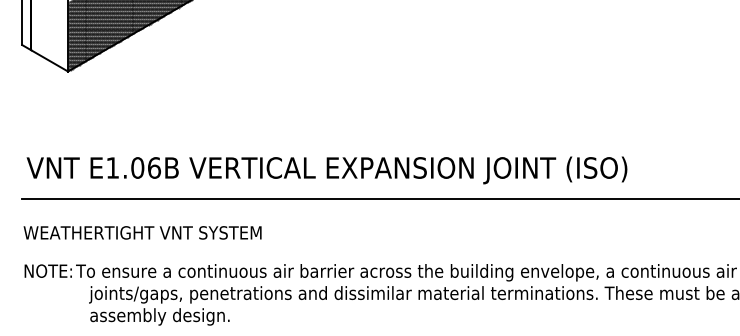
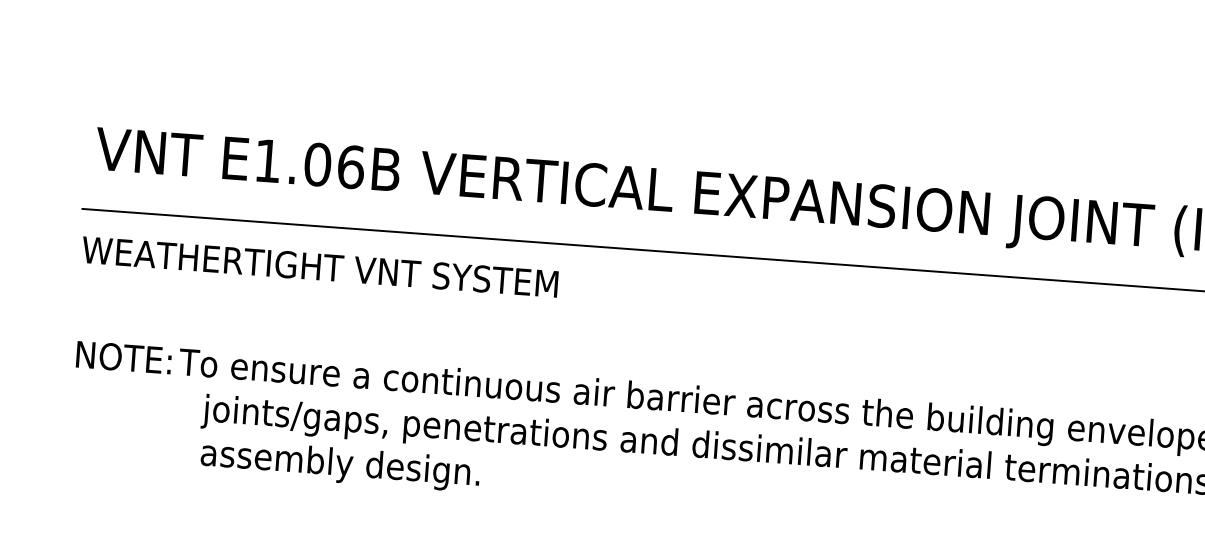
text: (142, 232) -> (319, 266), moved

